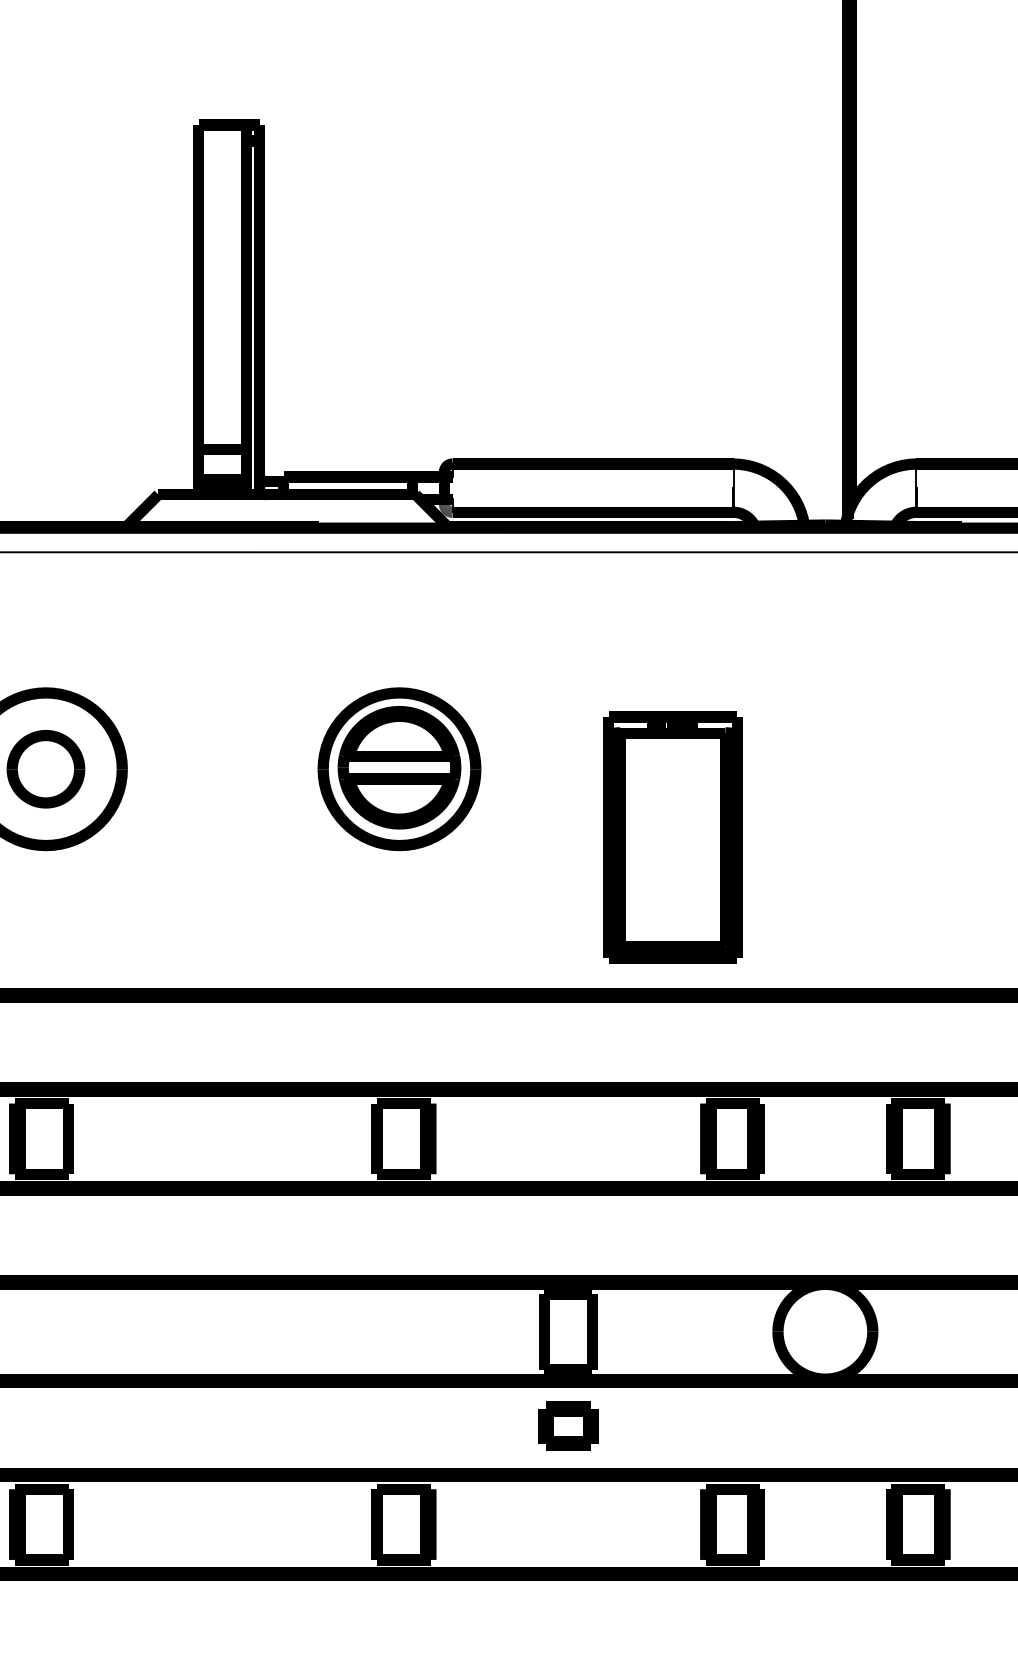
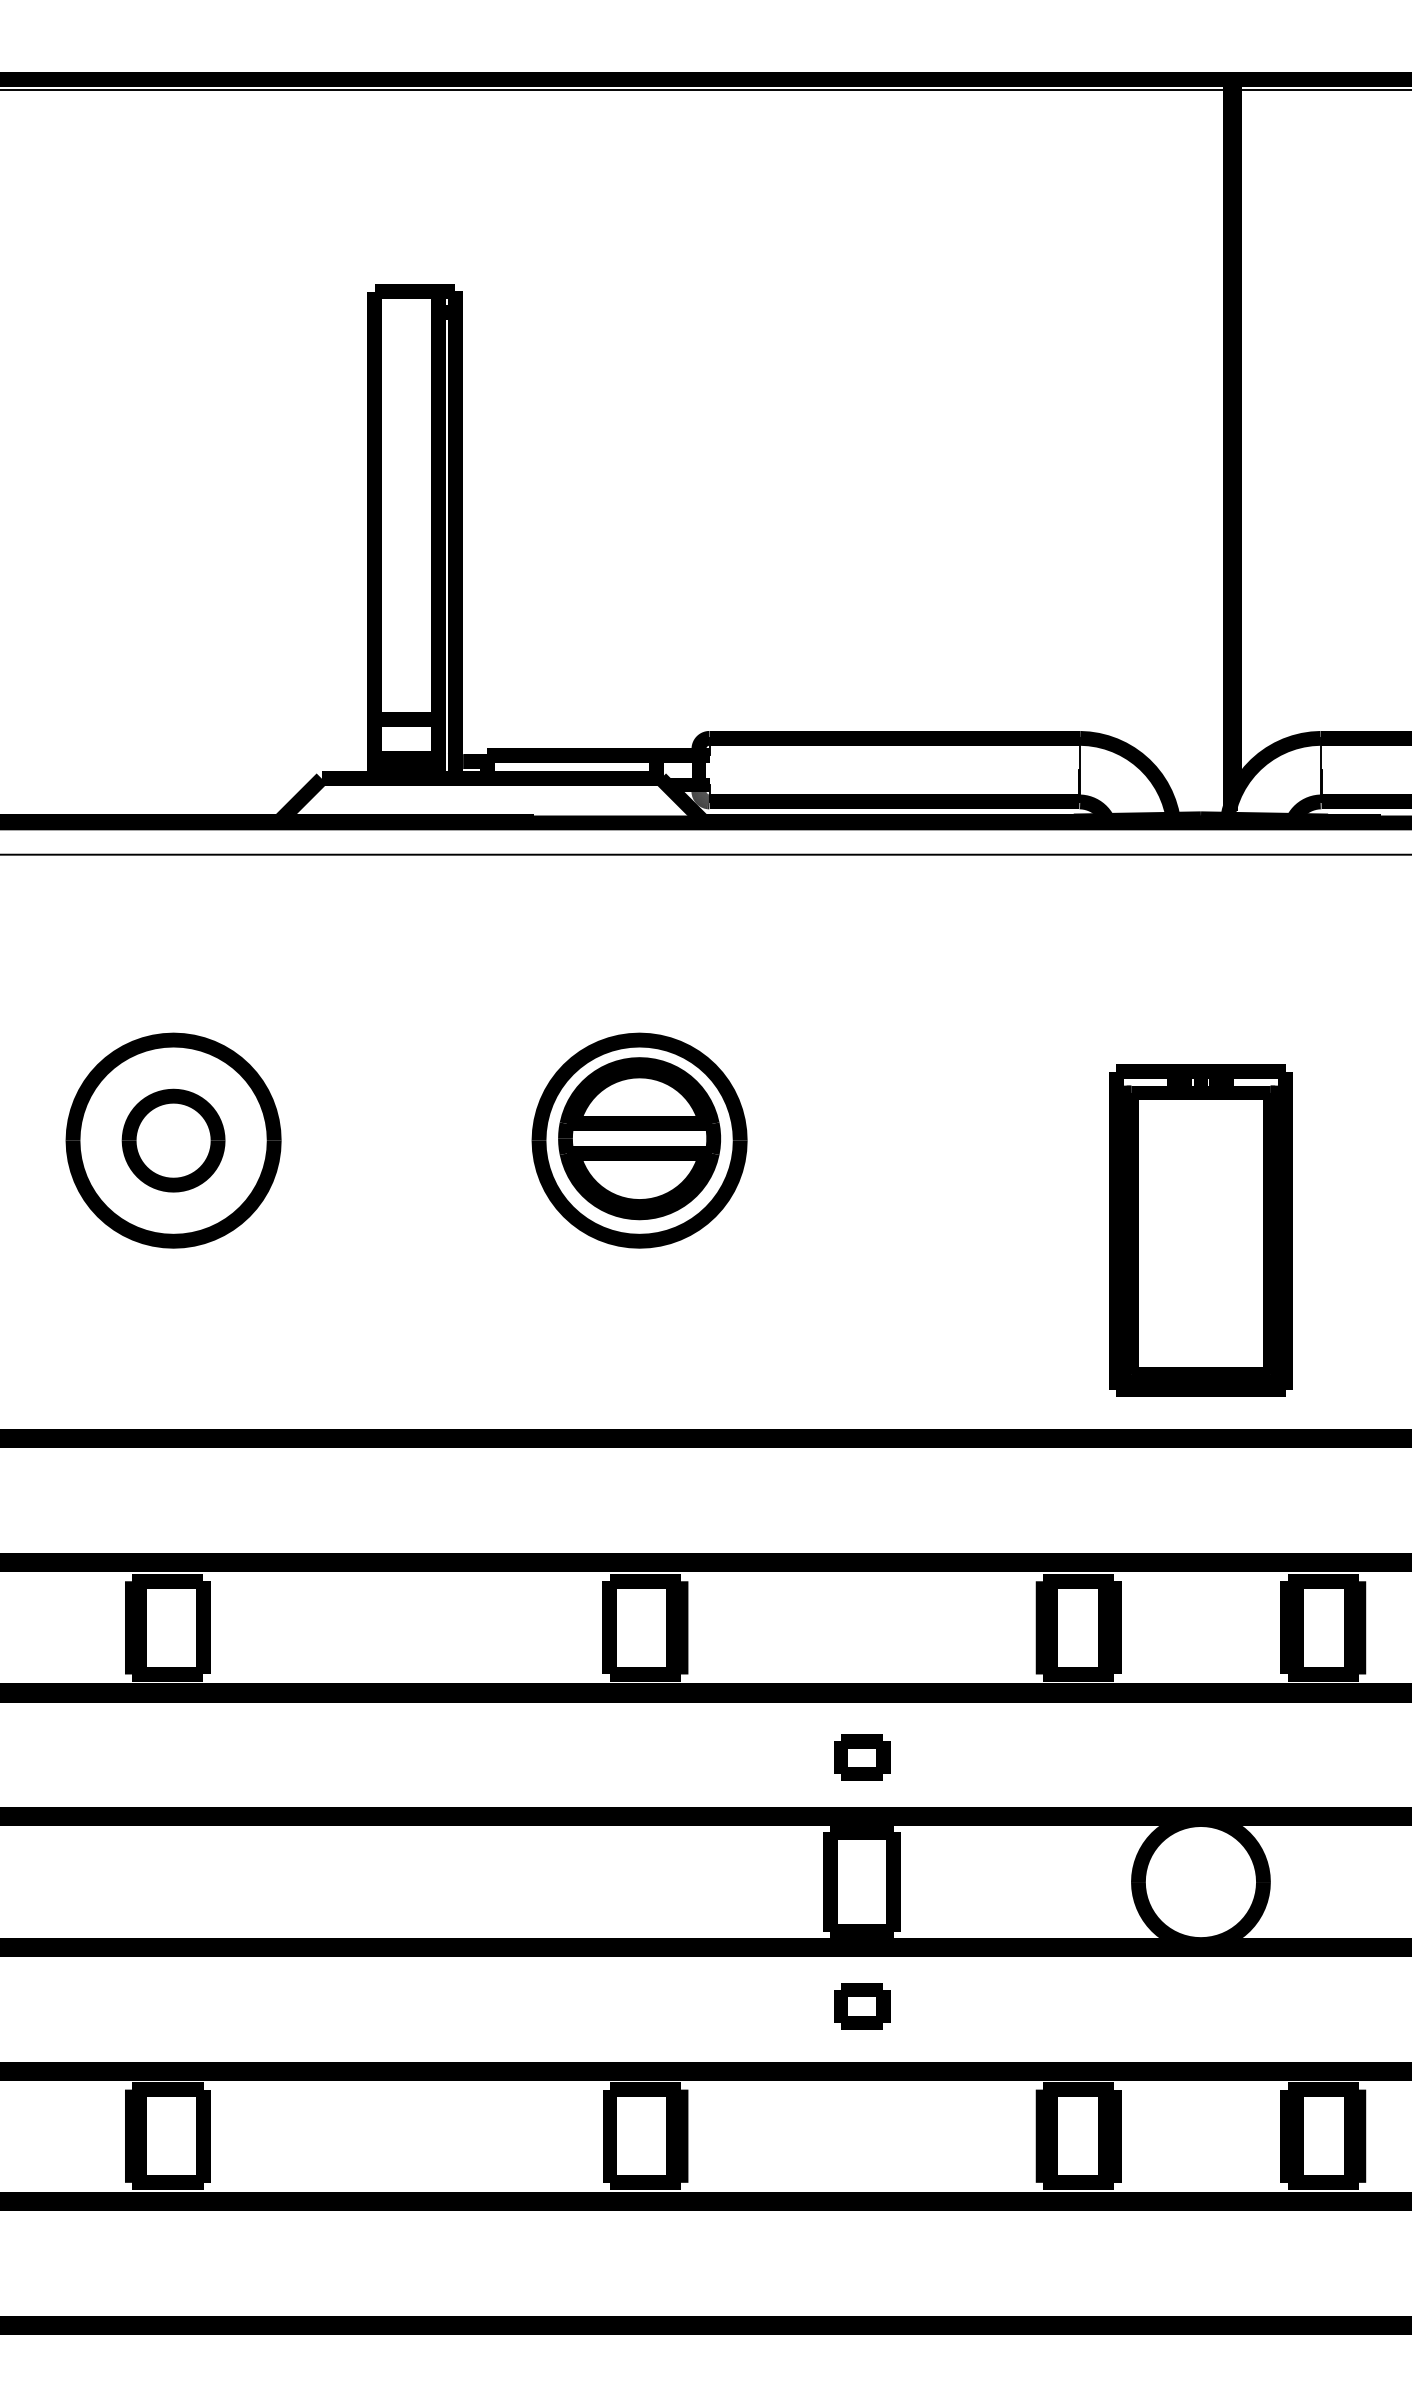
part: (672, 837) -> (1200, 1230), moved
part: (568, 1237) -> (862, 1757), added
part: (568, 1426) -> (862, 2006), size x0.71

